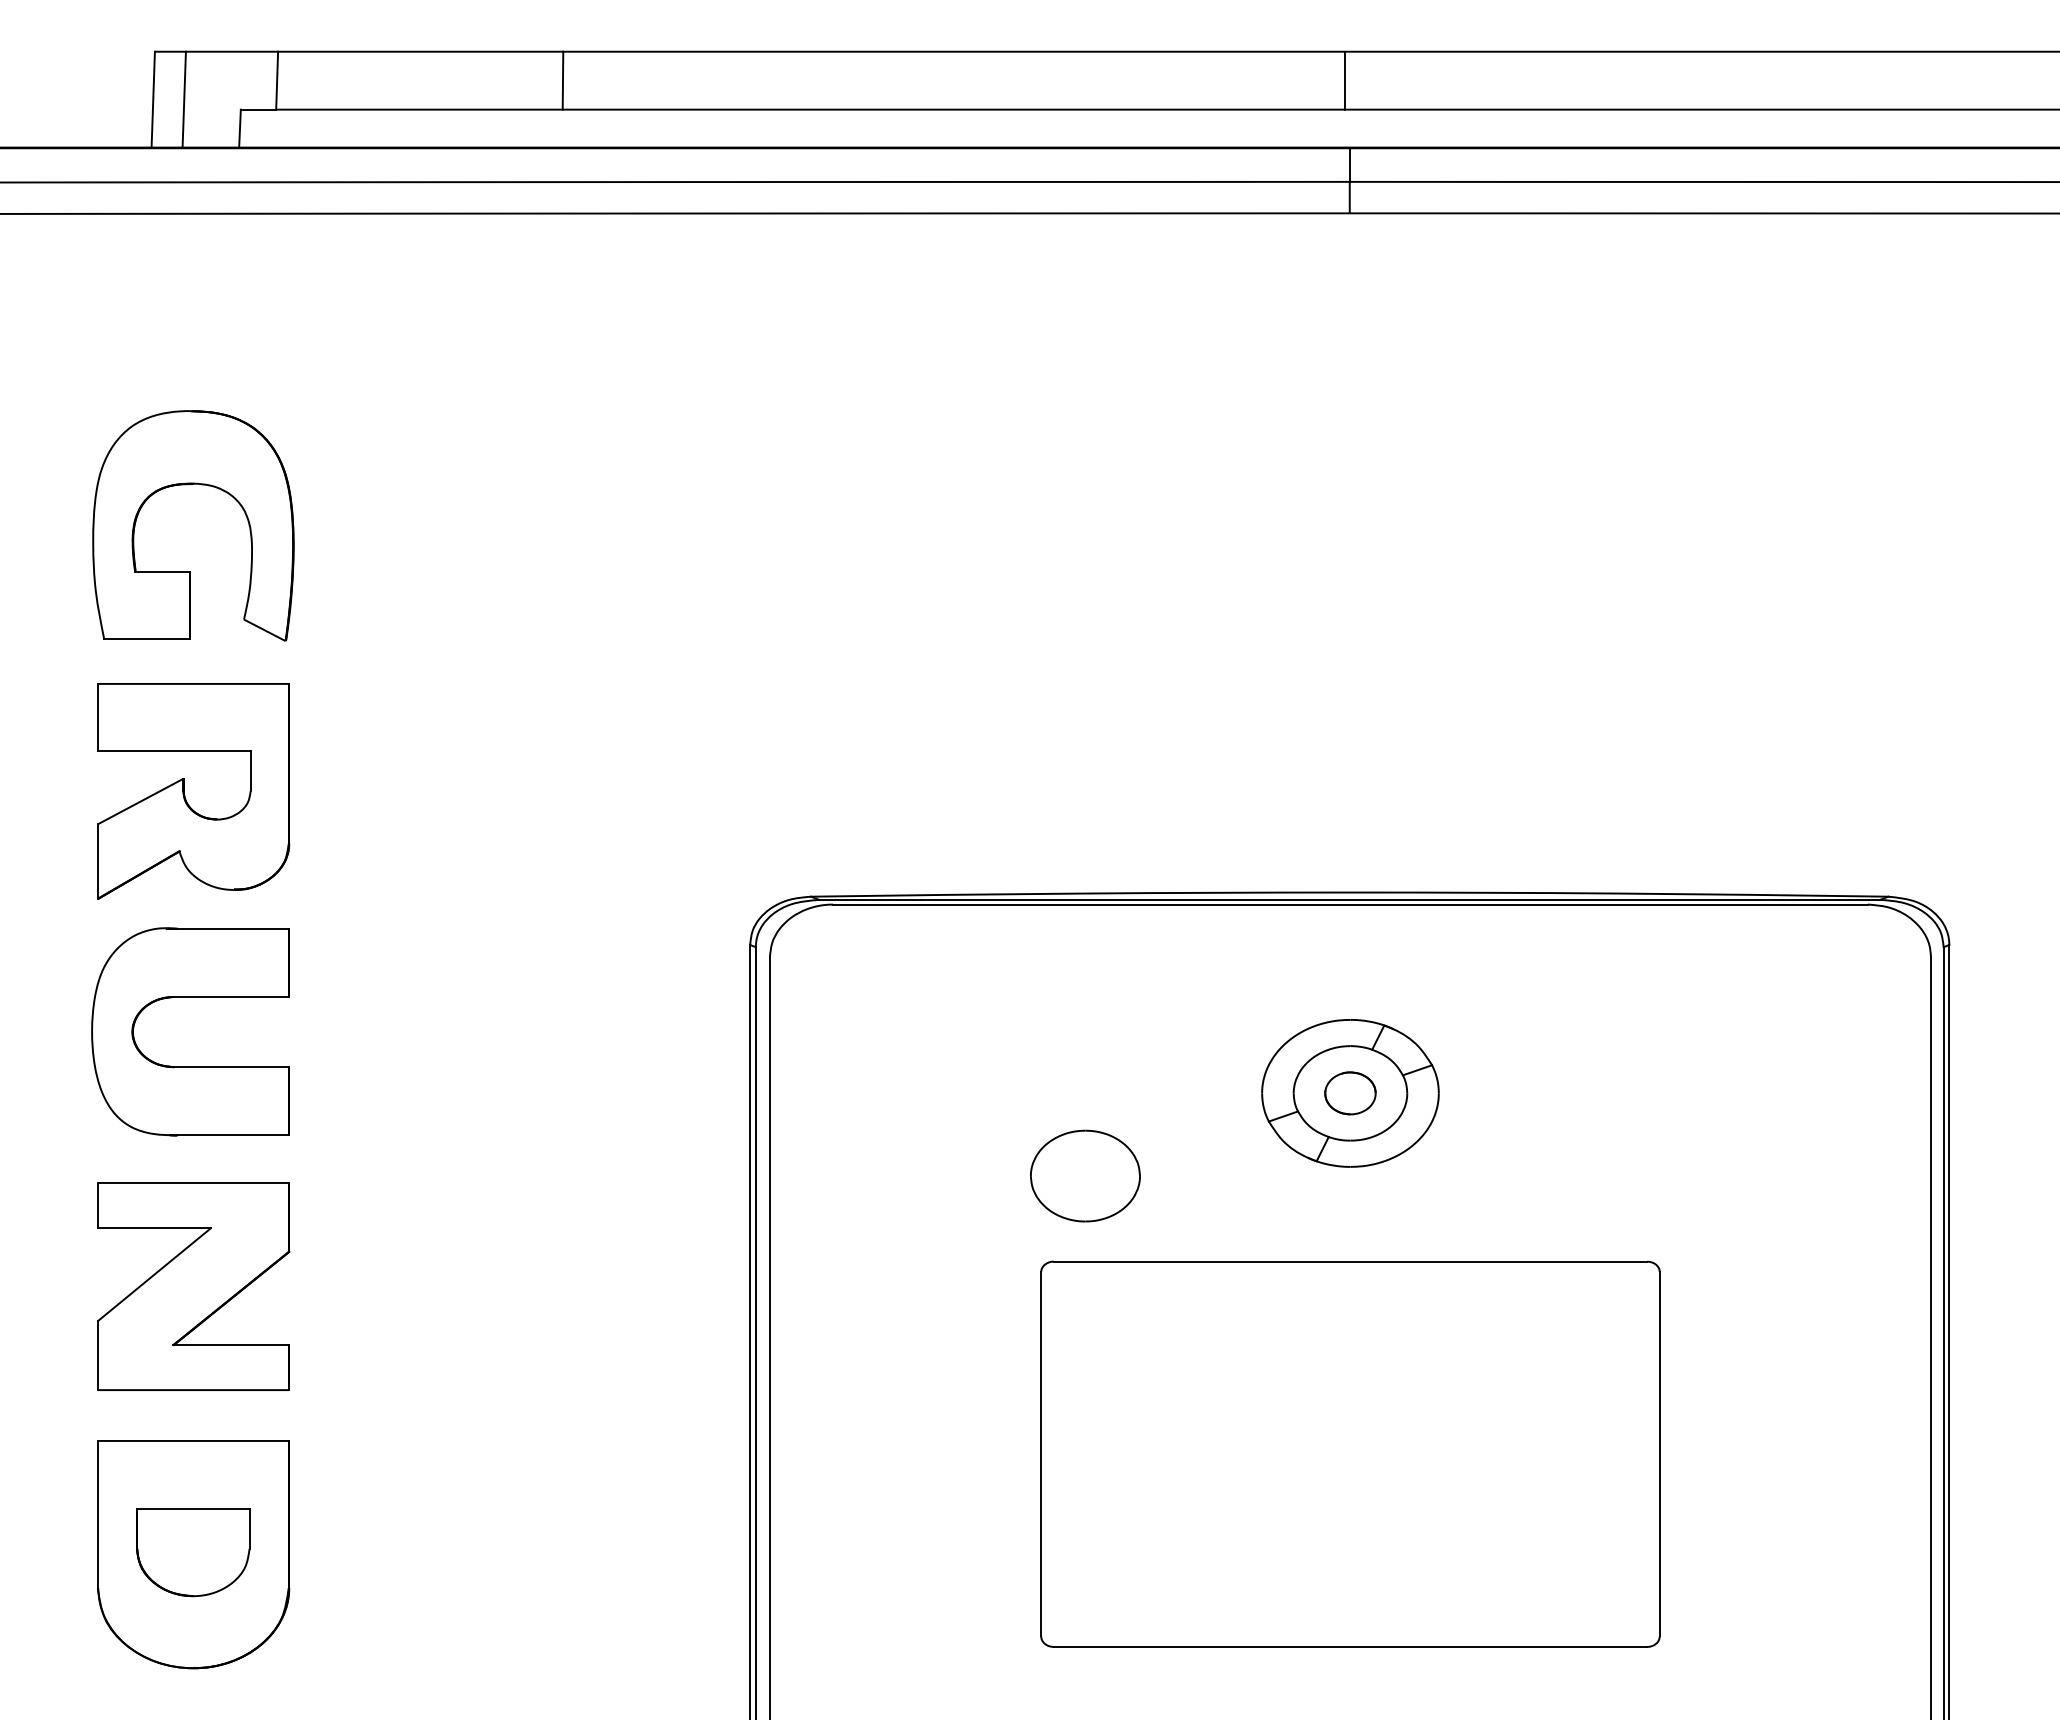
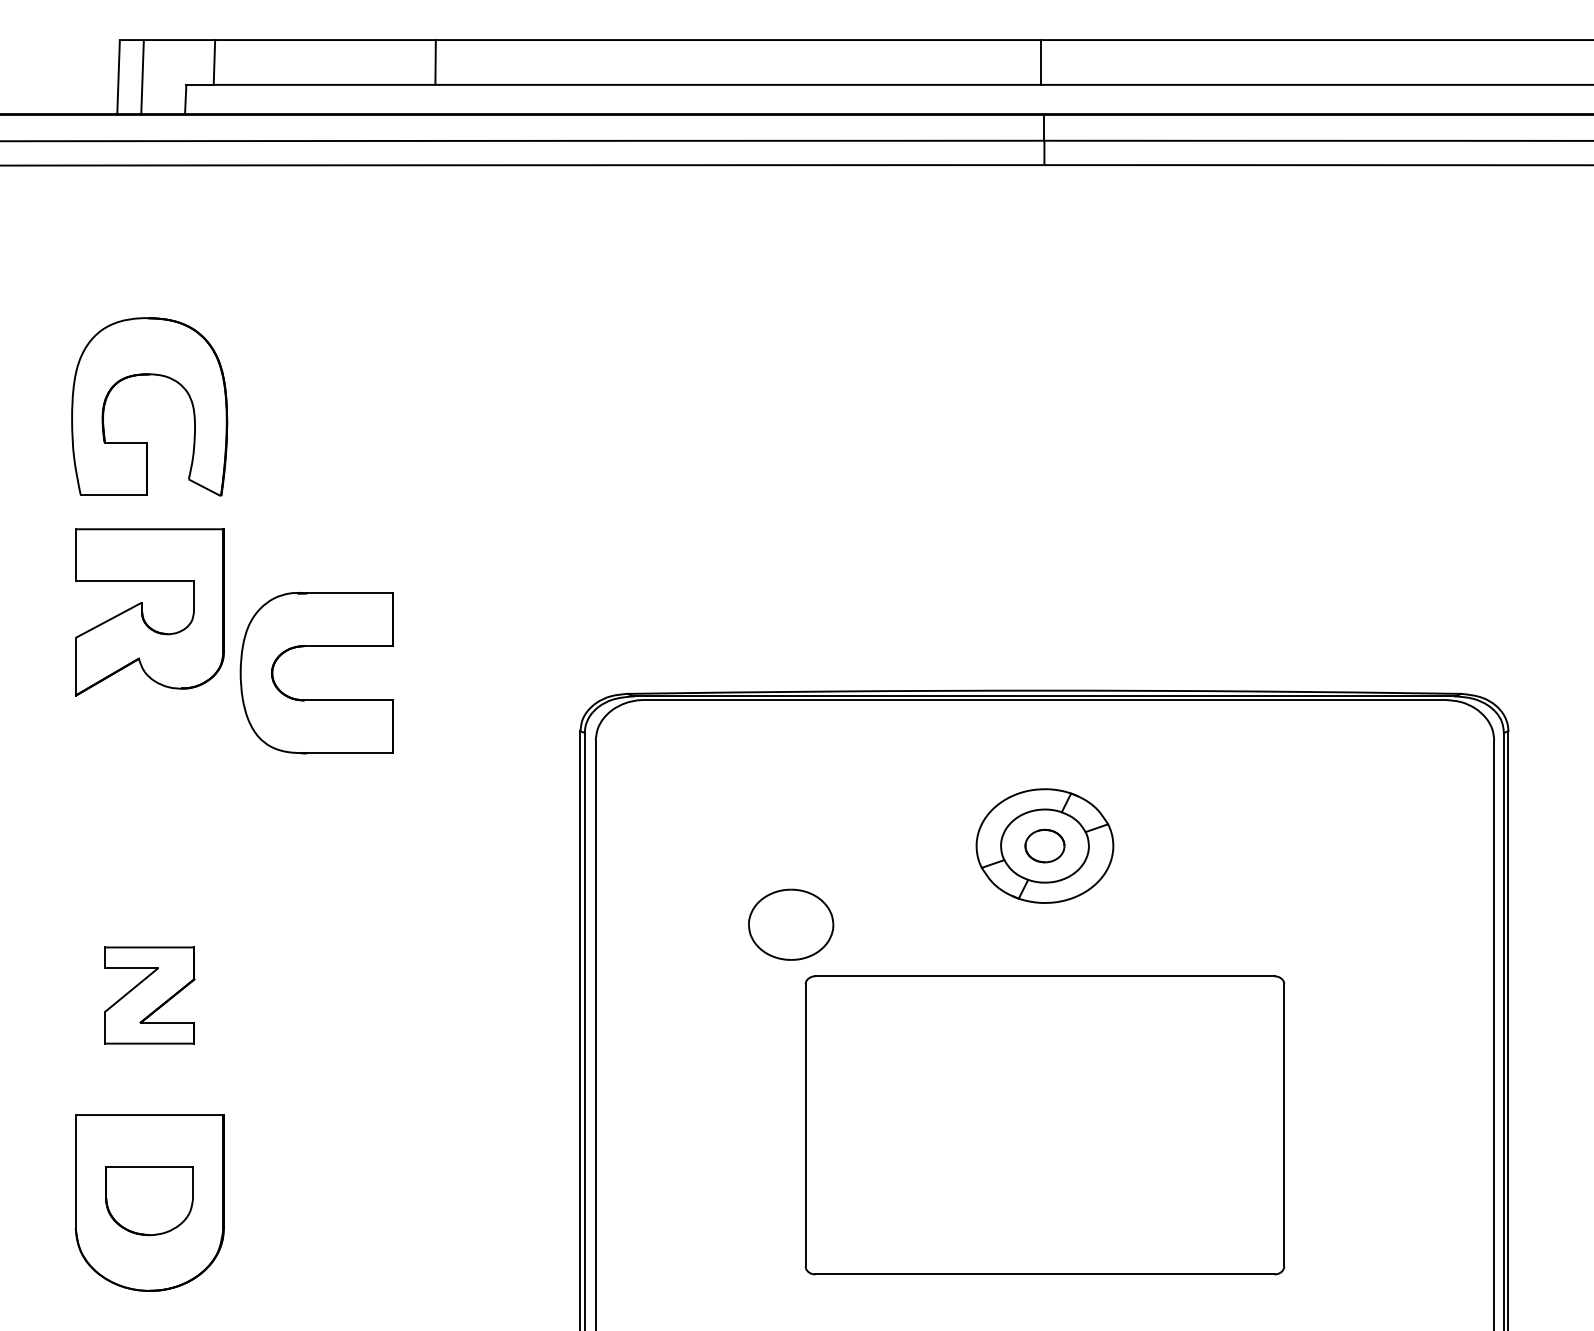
part: (190, 997) -> (316, 646), moved
part: (1085, 1175) -> (791, 924), moved
part: (193, 1286) -> (149, 995), size x0.6

